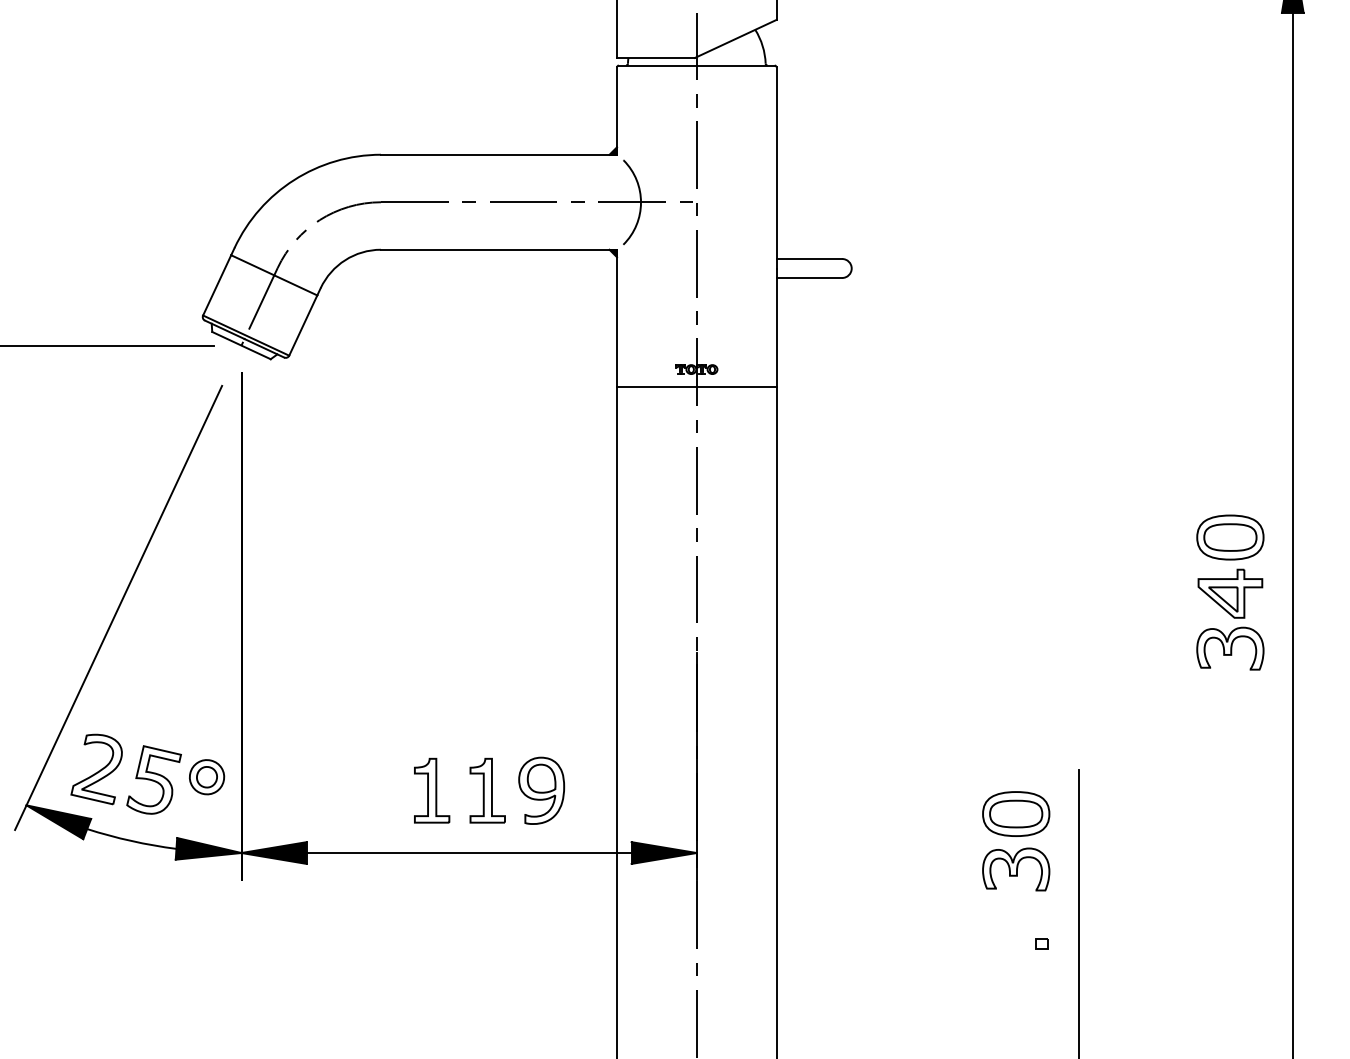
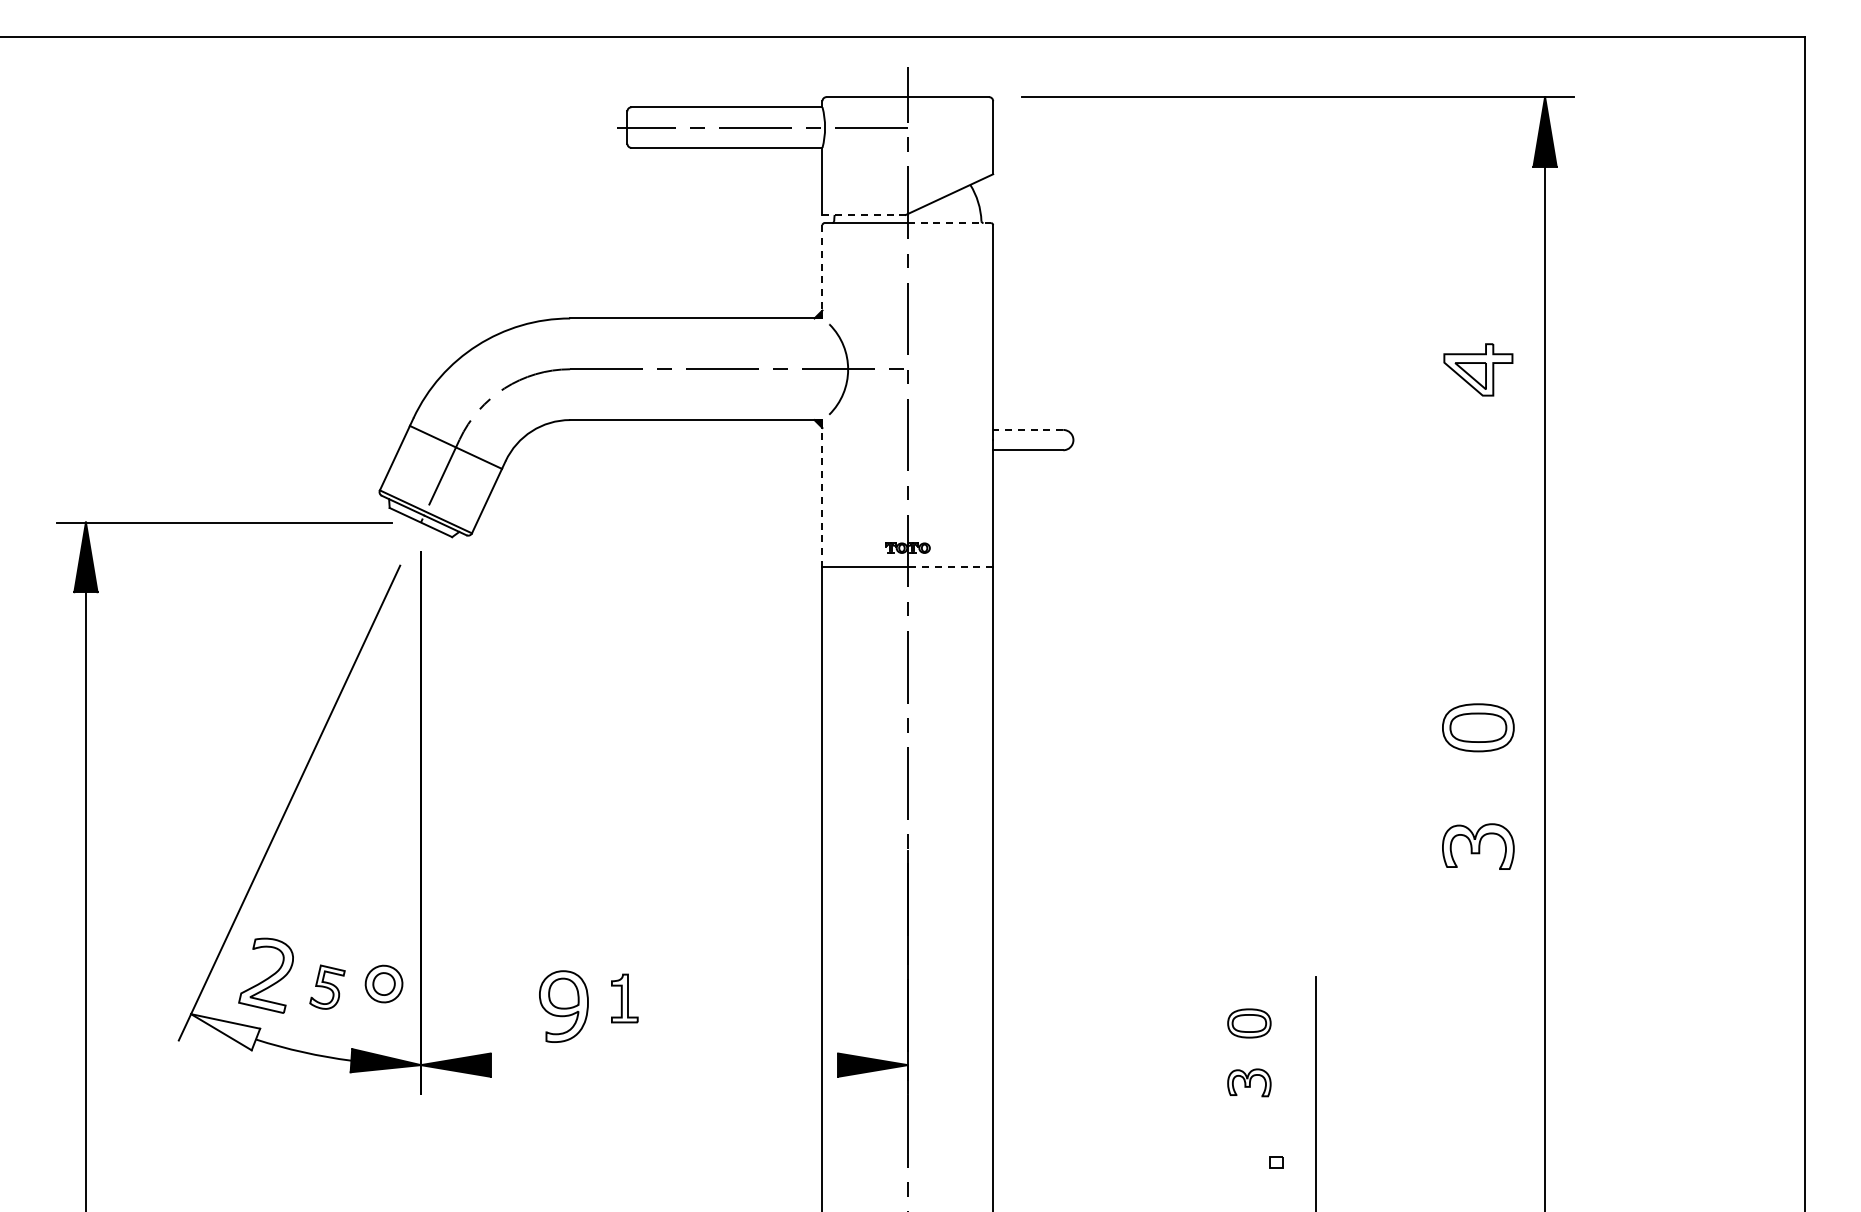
line: (656, 57) -> (864, 214), solid -> dashed
line: (735, 65) -> (949, 223), solid -> dashed
line: (617, 110) -> (822, 271), solid -> dashed
line: (808, 258) -> (1027, 429), solid -> dashed
line: (617, 318) -> (822, 493), solid -> dashed
line: (736, 387) -> (950, 567), solid -> dashed
part: (1230, 593) -> (1478, 369), moved
part: (154, 780) -> (327, 987), size x0.6
part: (431, 790) -> (624, 998), size x0.7
part: (487, 790) -> (684, 998), removed
part: (541, 790) -> (563, 1006), moved
part: (1016, 814) -> (1249, 1023), size x0.6
fill: (58, 822) -> (225, 1032), removed
line: (469, 853) -> (664, 1065), removed
part: (1016, 869) -> (1249, 1082), size x0.6

